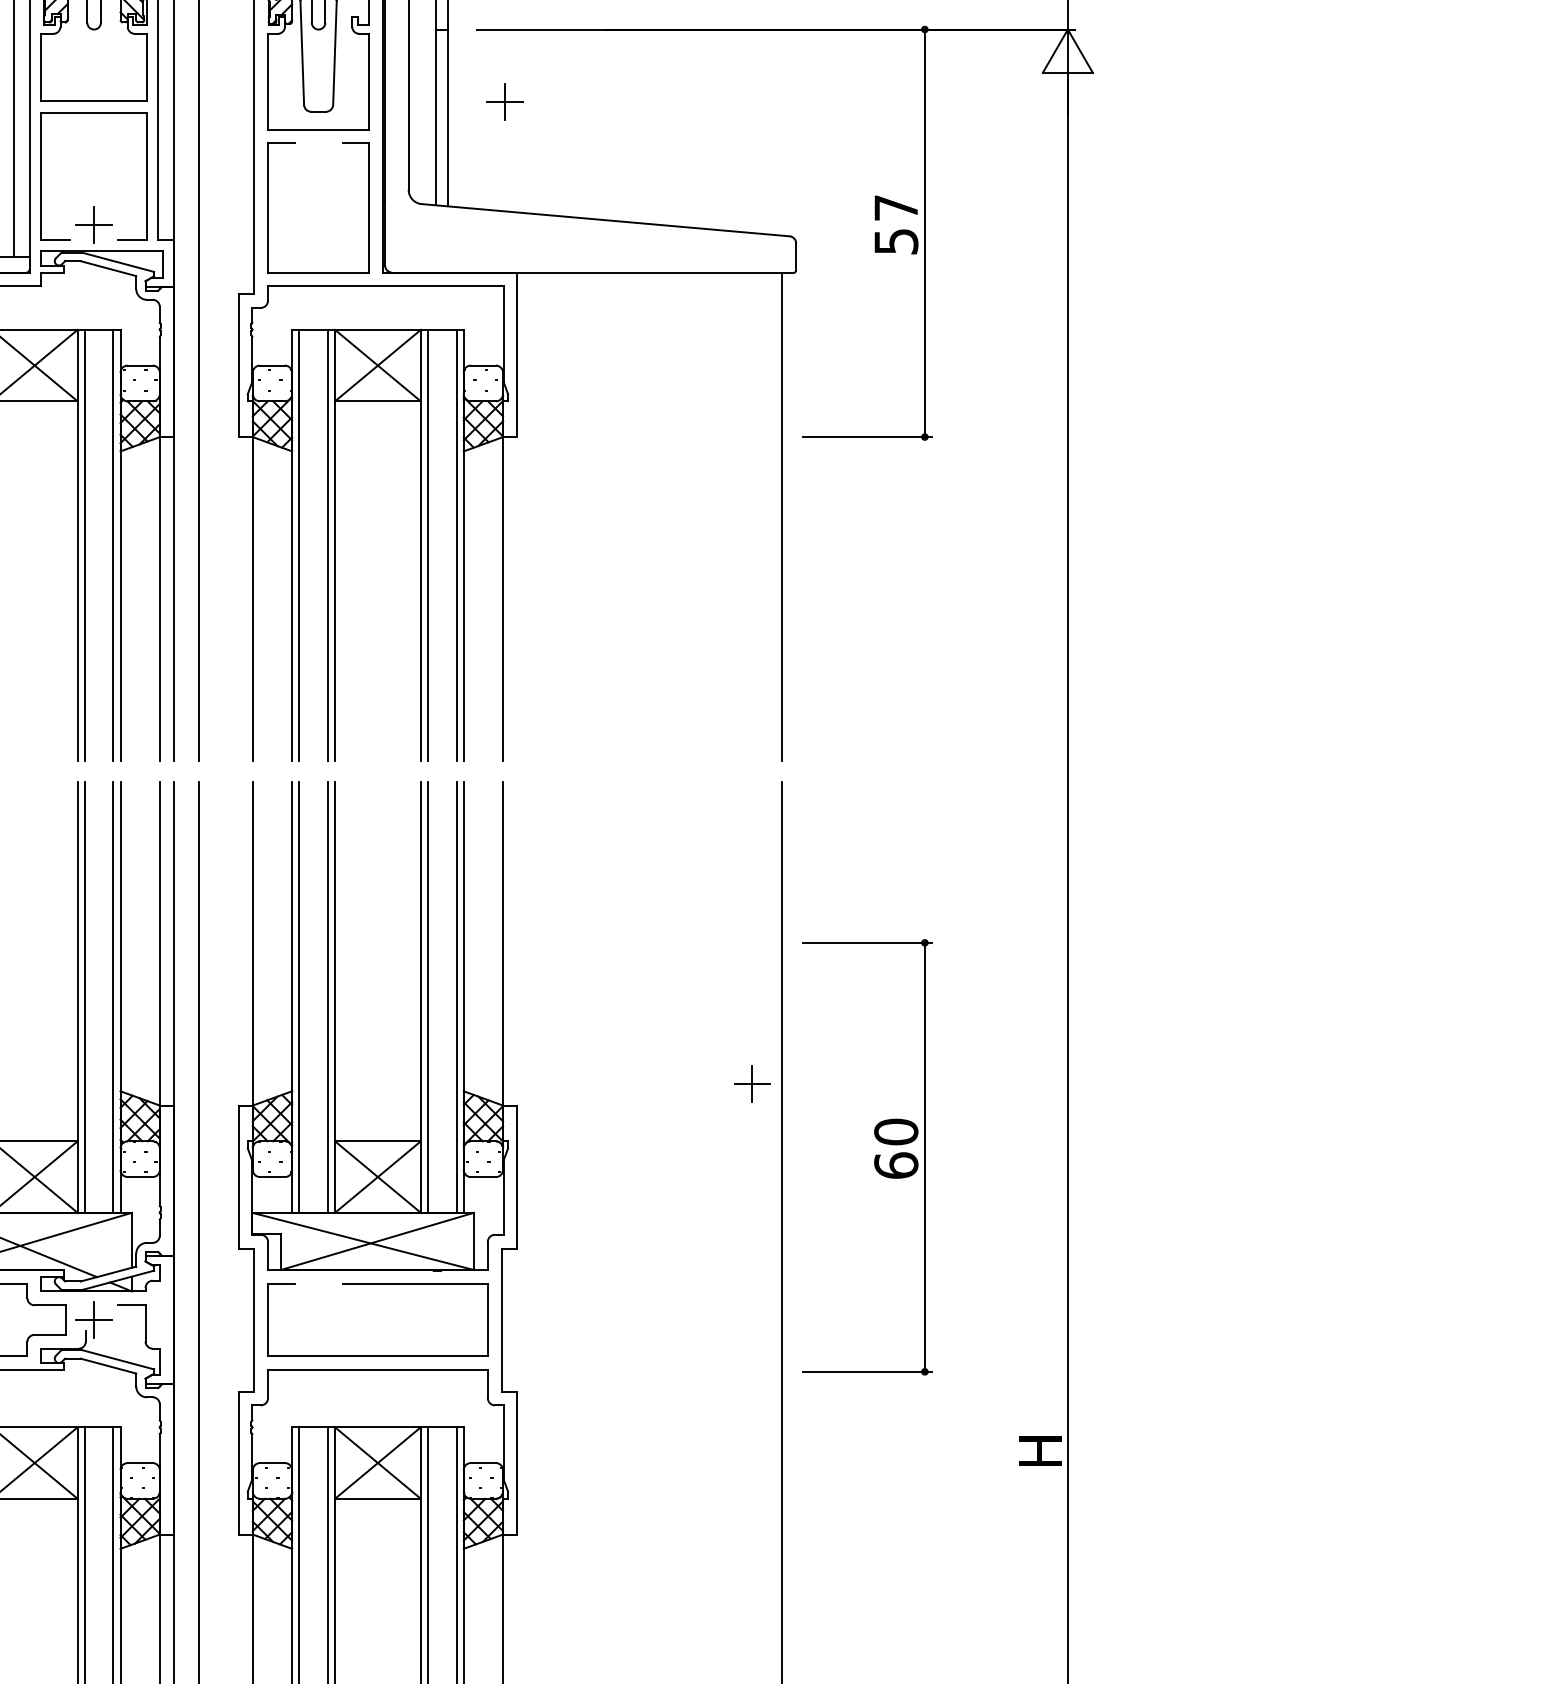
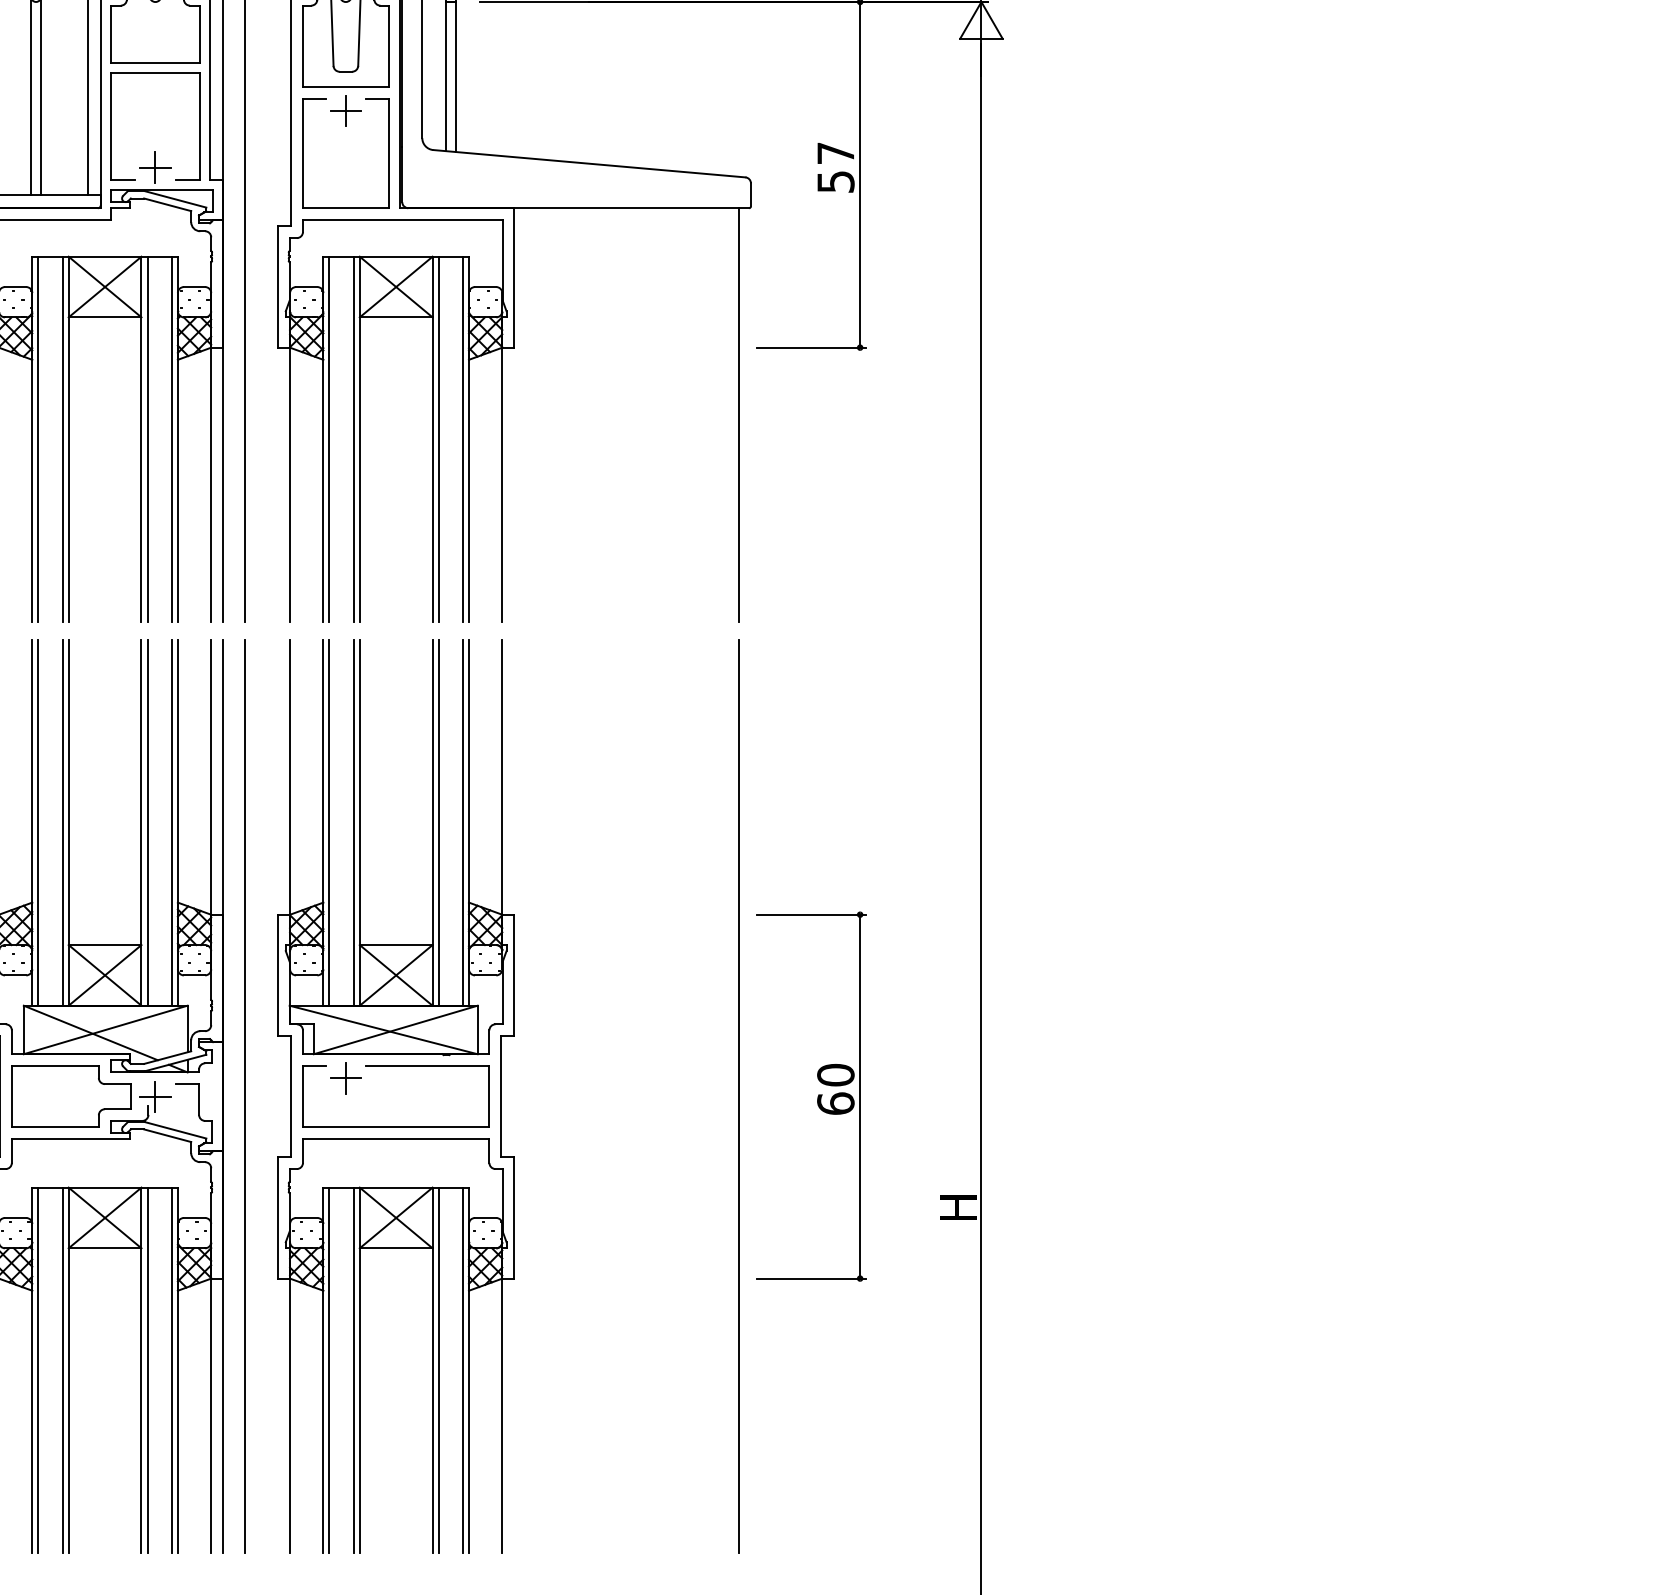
part: (504, 100) -> (345, 110), moved
part: (752, 1084) -> (345, 1078), moved
part: (867, 1157) -> (811, 1096), moved

